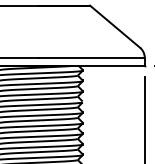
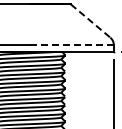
line: (114, 27) -> (90, 21), solid -> dashed
line: (92, 57) -> (72, 45), solid -> dashed

